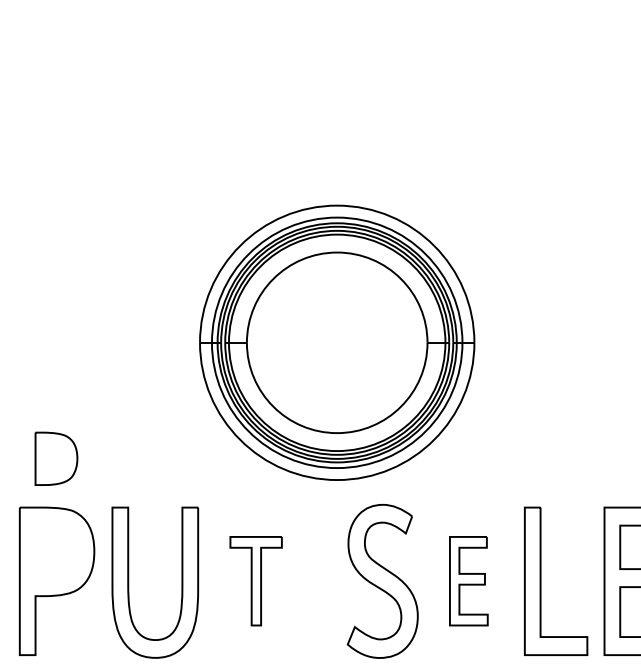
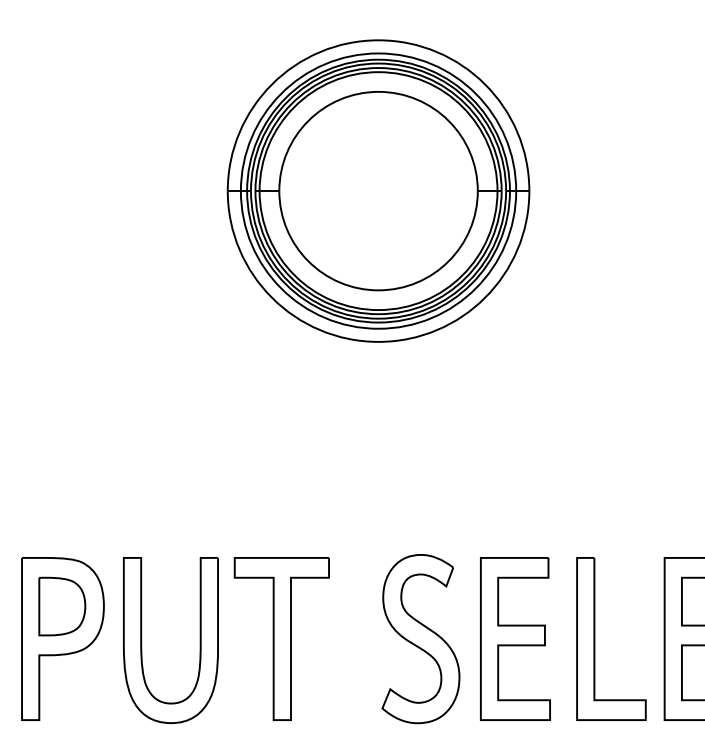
part: (337, 342) -> (378, 190), moved
part: (56, 458) -> (62, 606), moved
part: (255, 580) -> (281, 638), size x1.67
part: (468, 580) -> (515, 638), size x1.67

